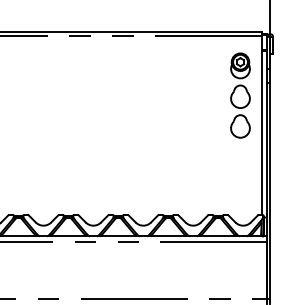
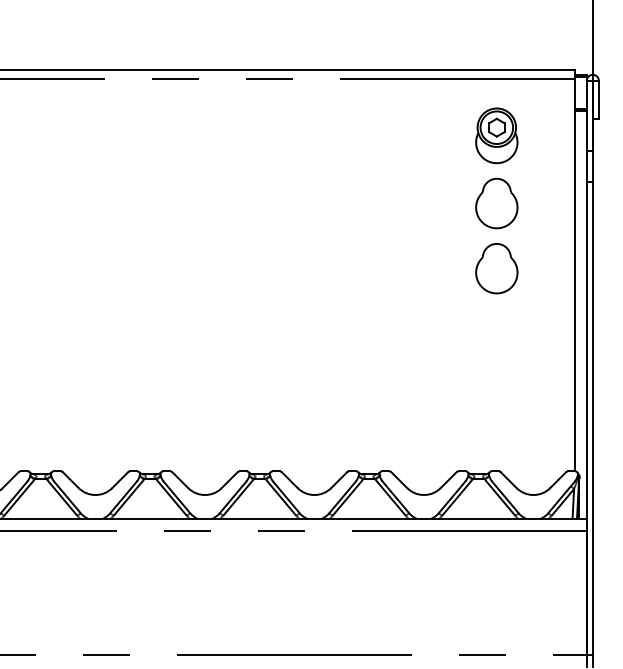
part: (240, 95) -> (496, 200), moved

